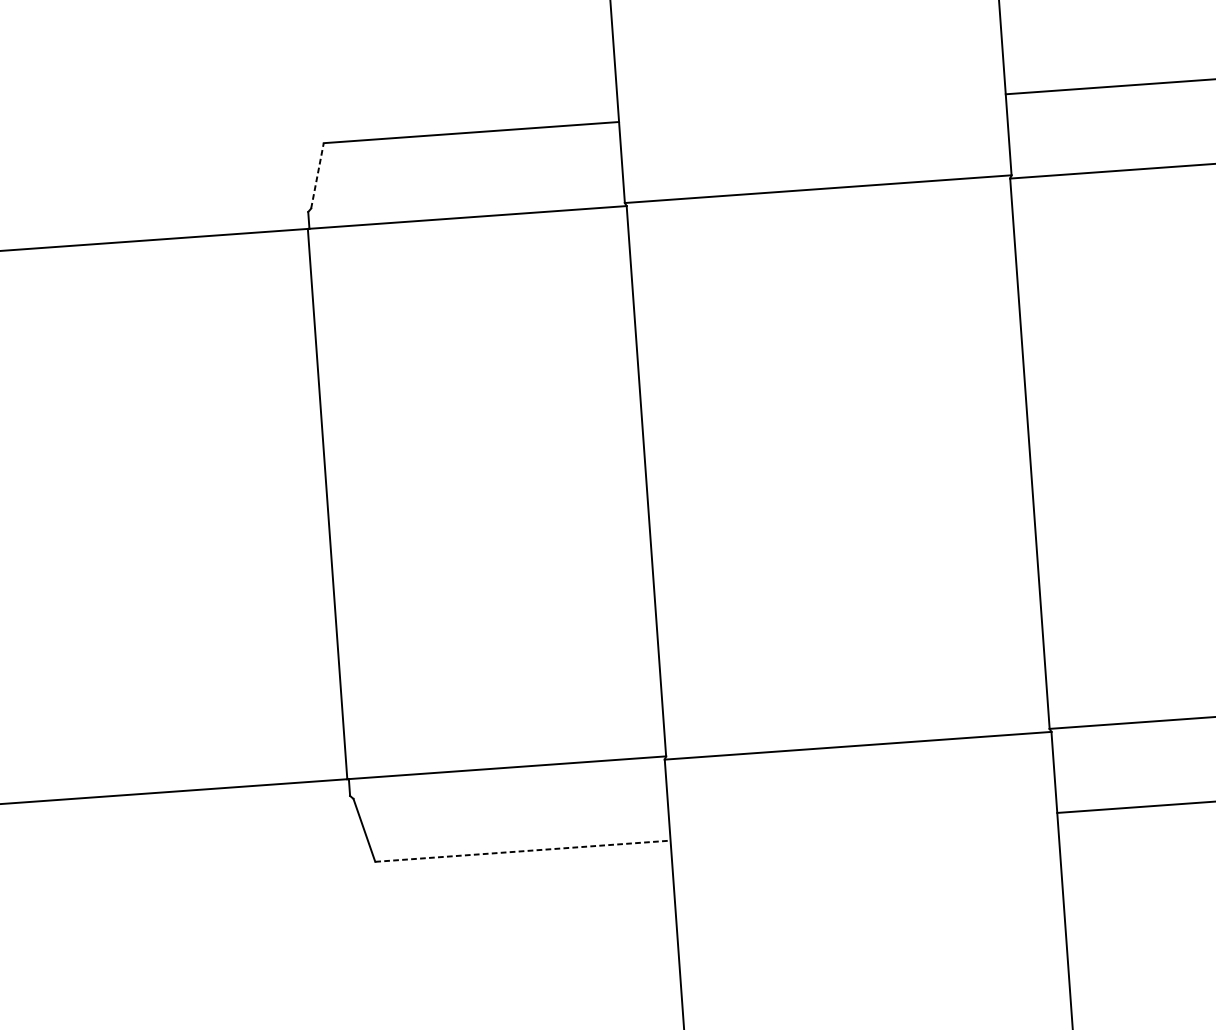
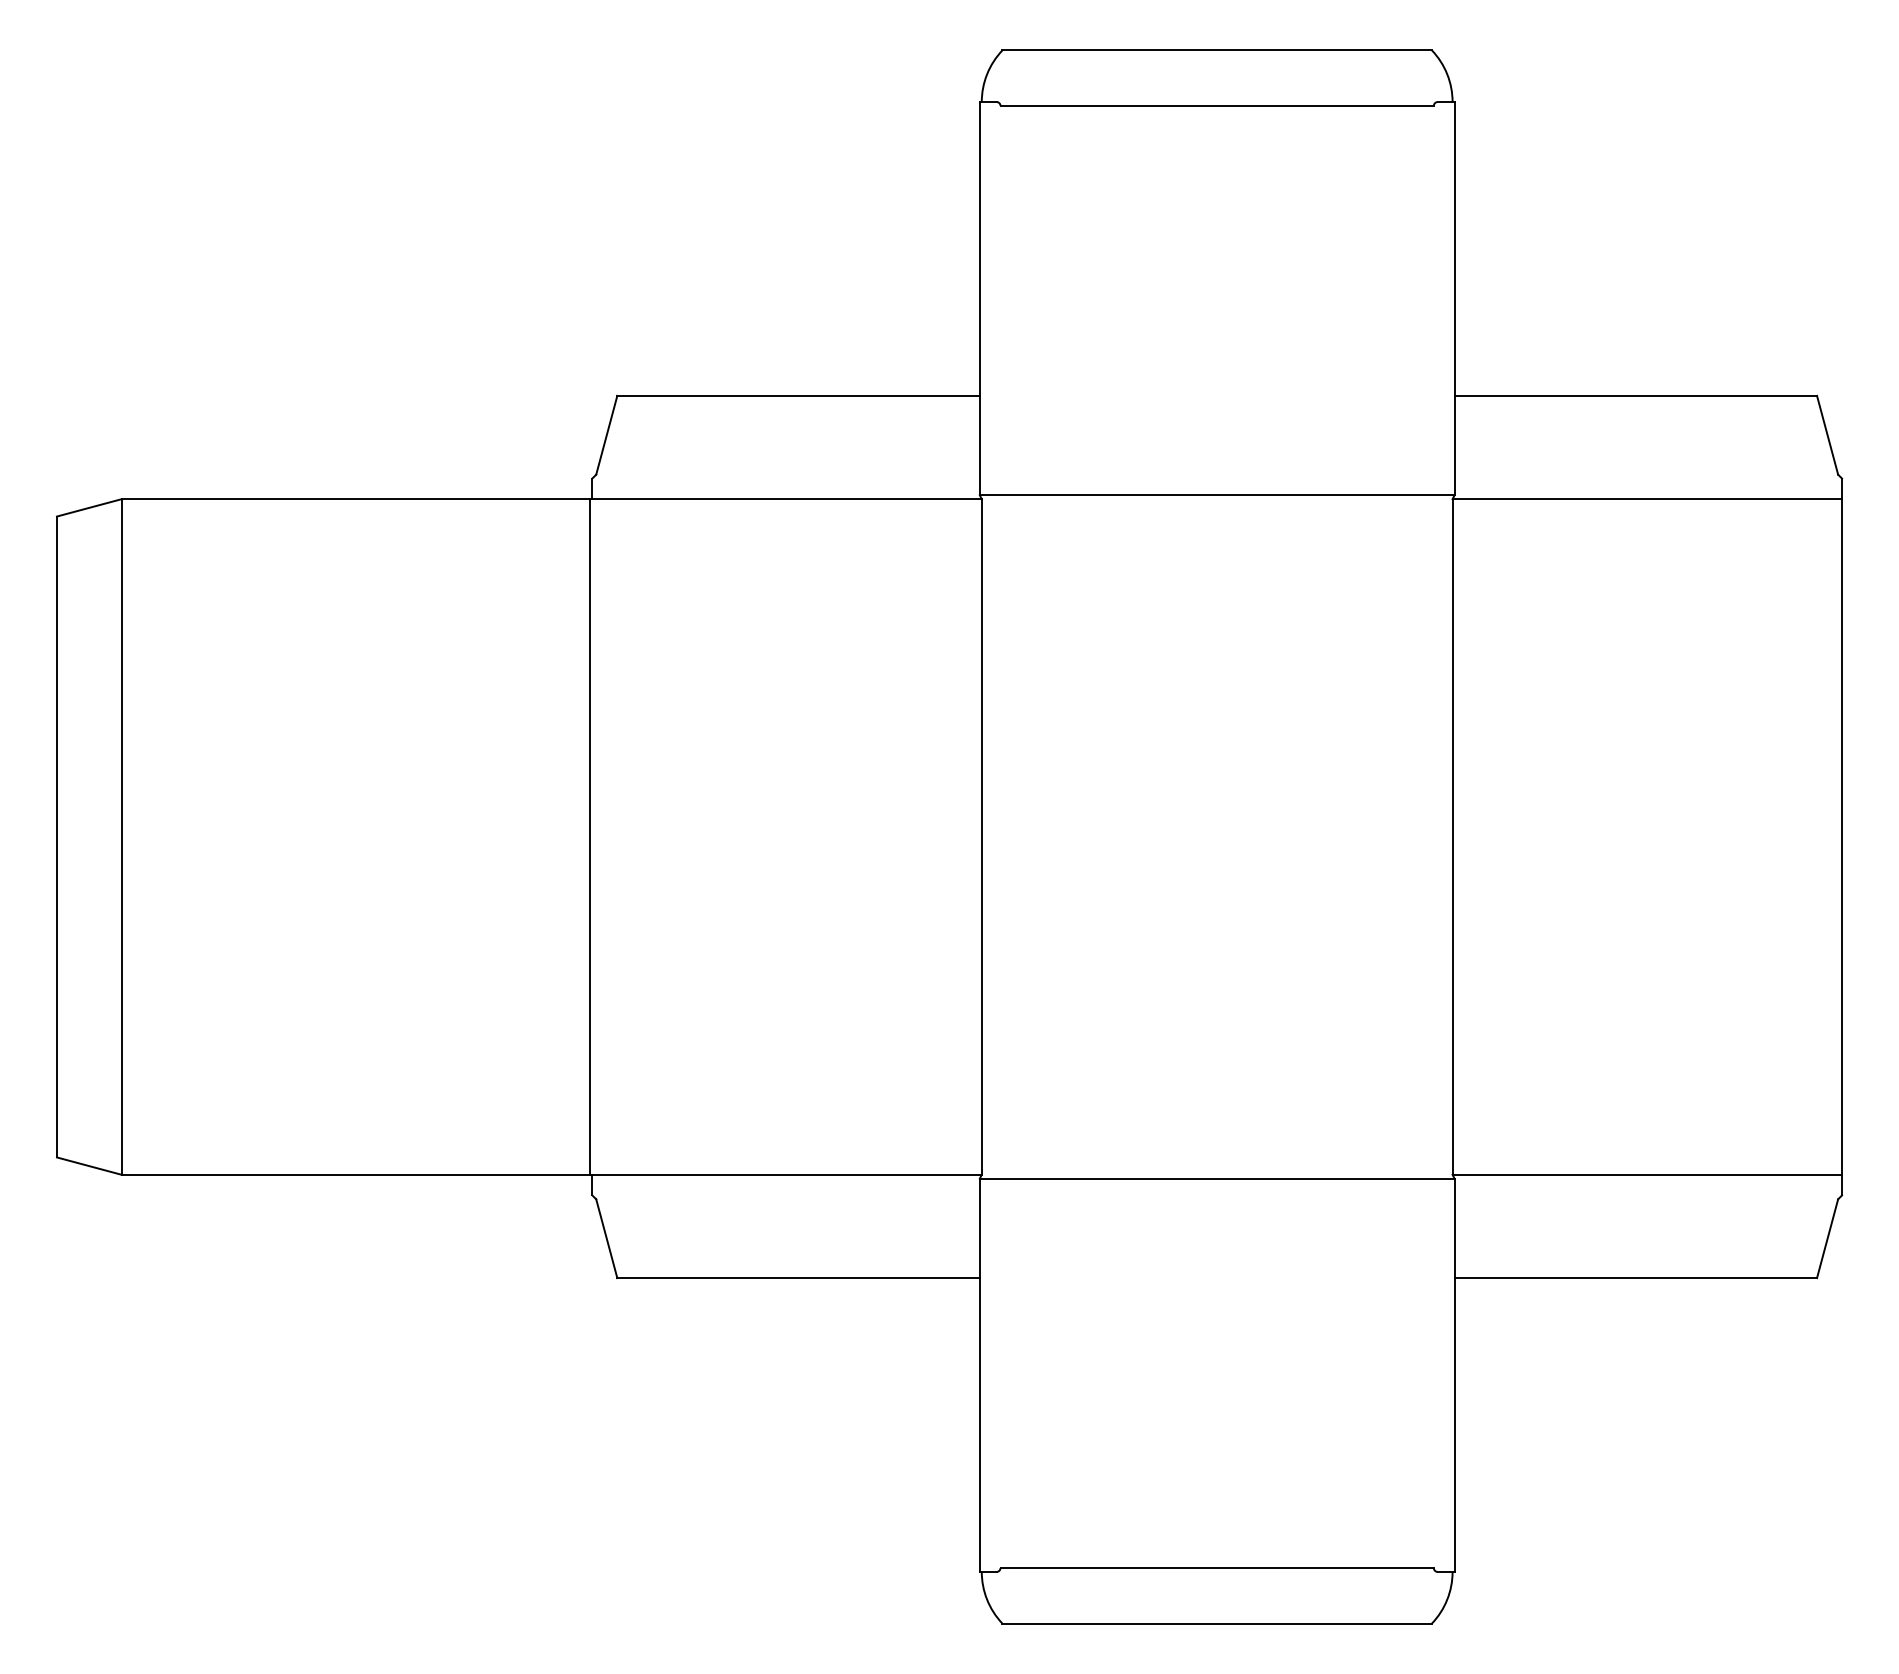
line: (317, 176) -> (606, 435), dashed -> solid
line: (523, 851) -> (799, 1278), dashed -> solid

